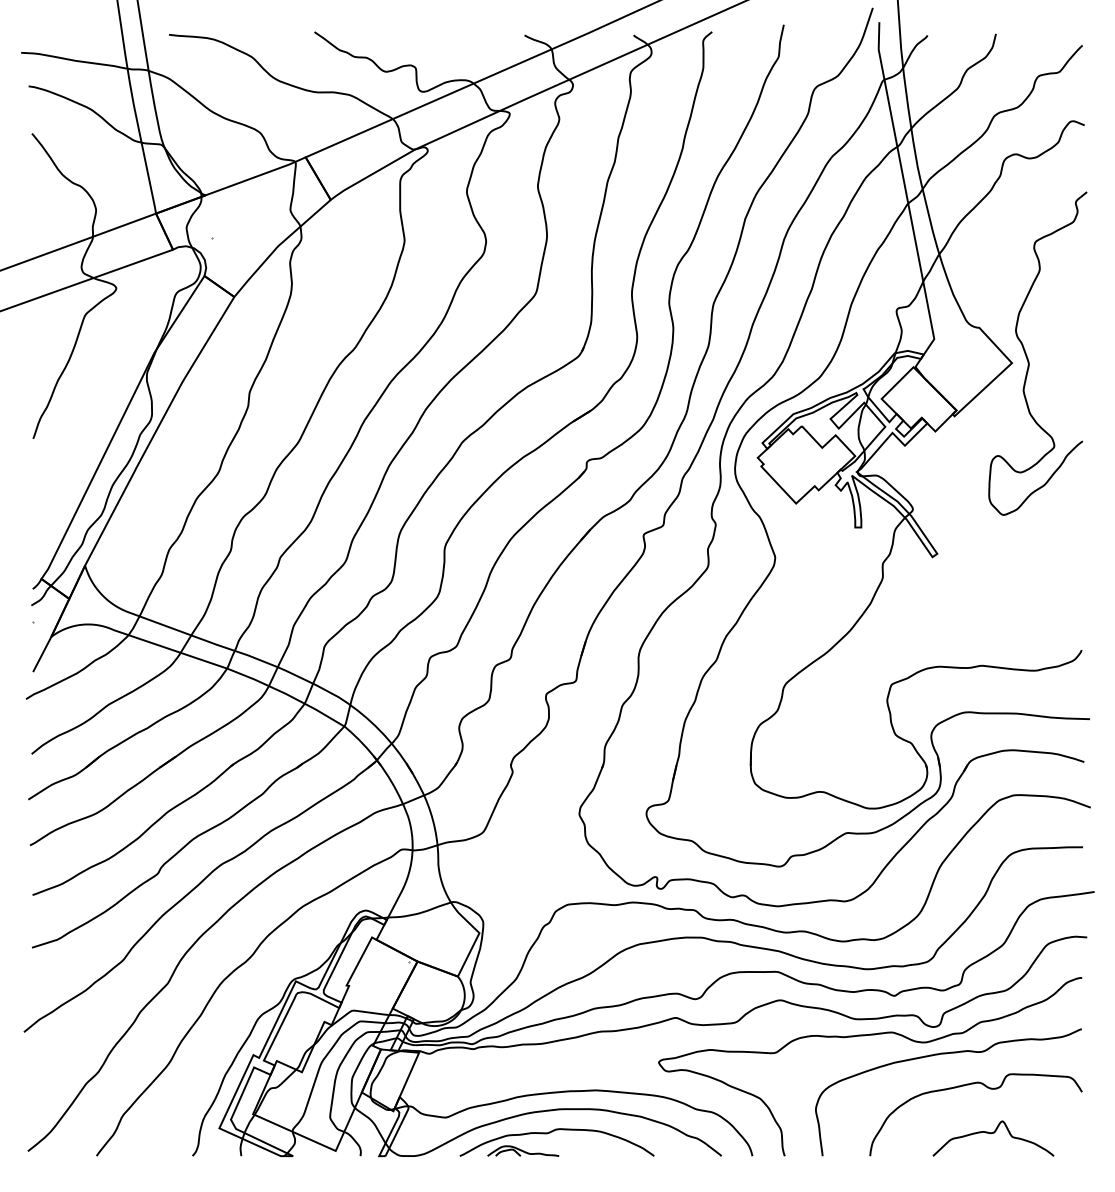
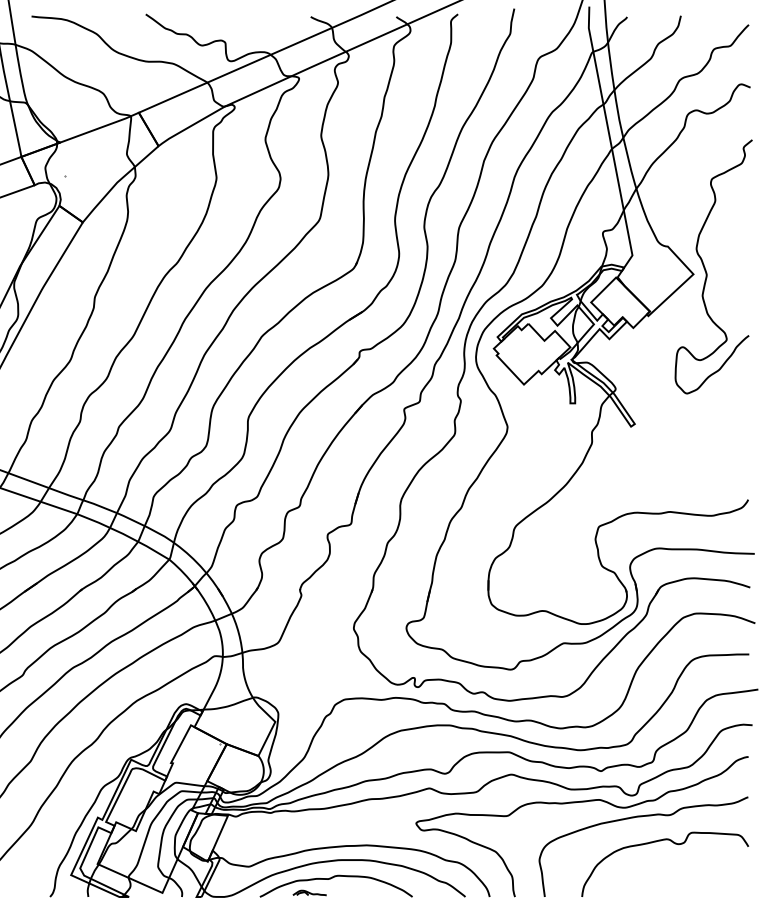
curve: (993, 1133) -> (678, 879), removed
part: (523, 1150) -> (309, 892), size x0.6

